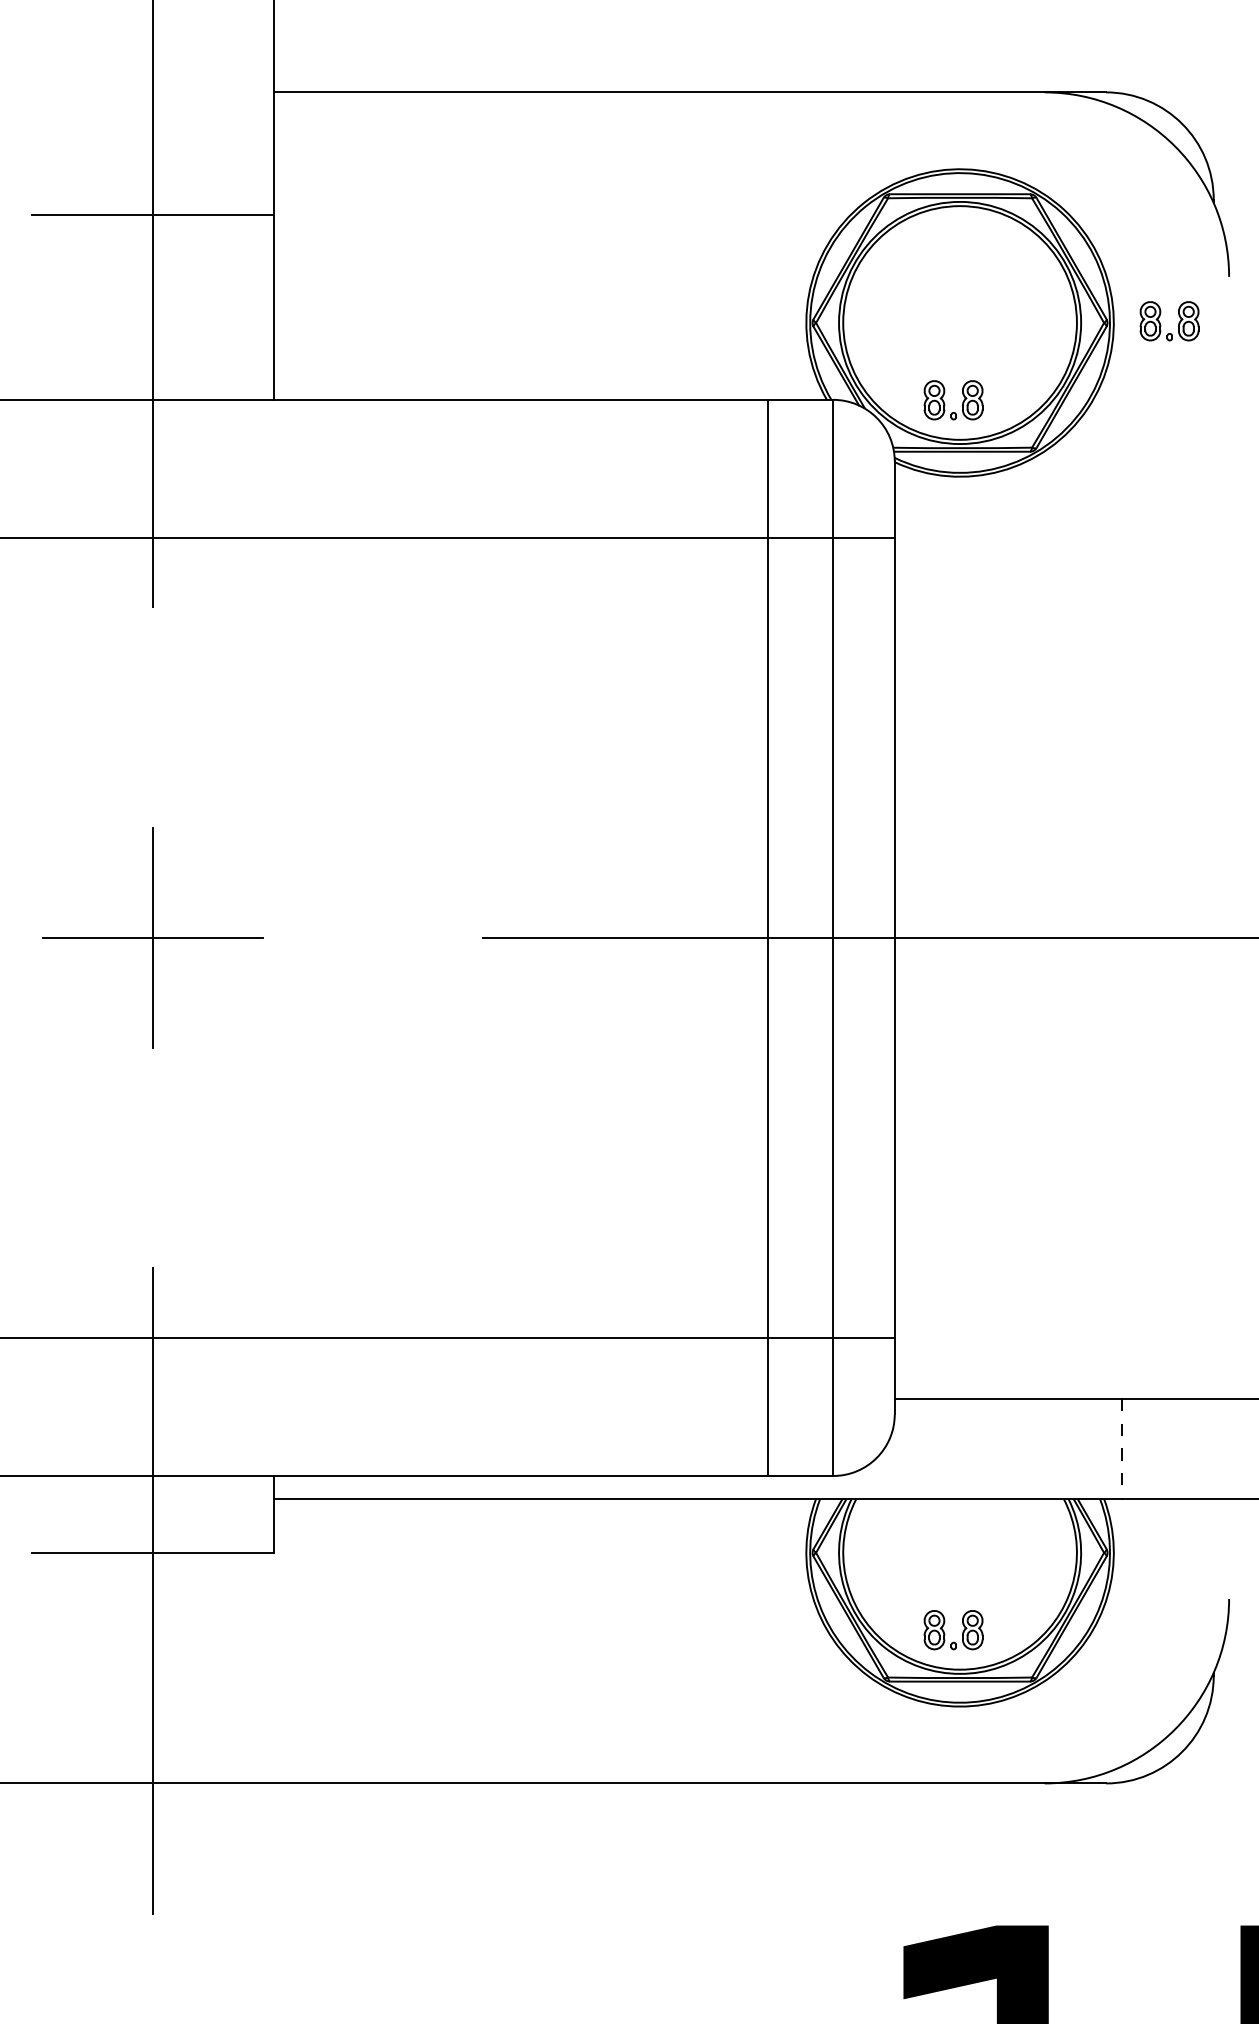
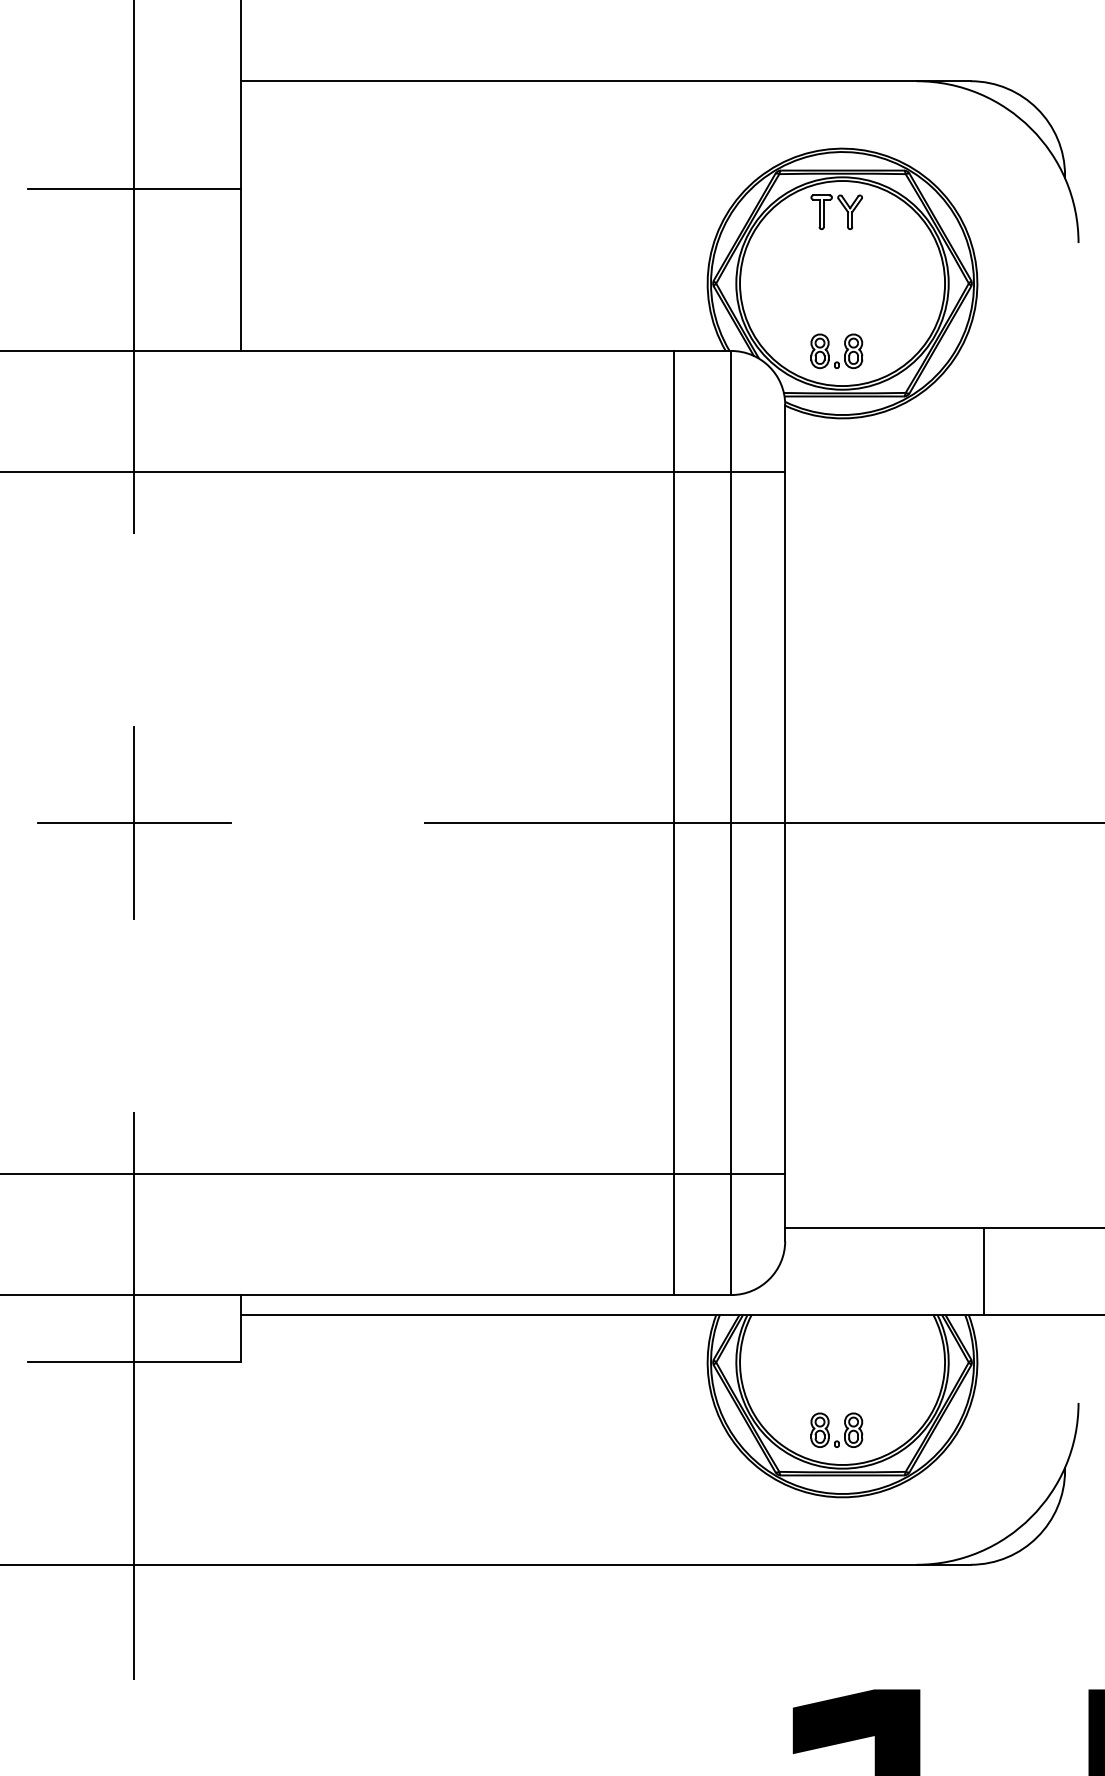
part: (960, 235) -> (842, 206), added
part: (1161, 325) -> (1019, 285), removed
line: (1121, 1449) -> (984, 1271), dashed -> solid

